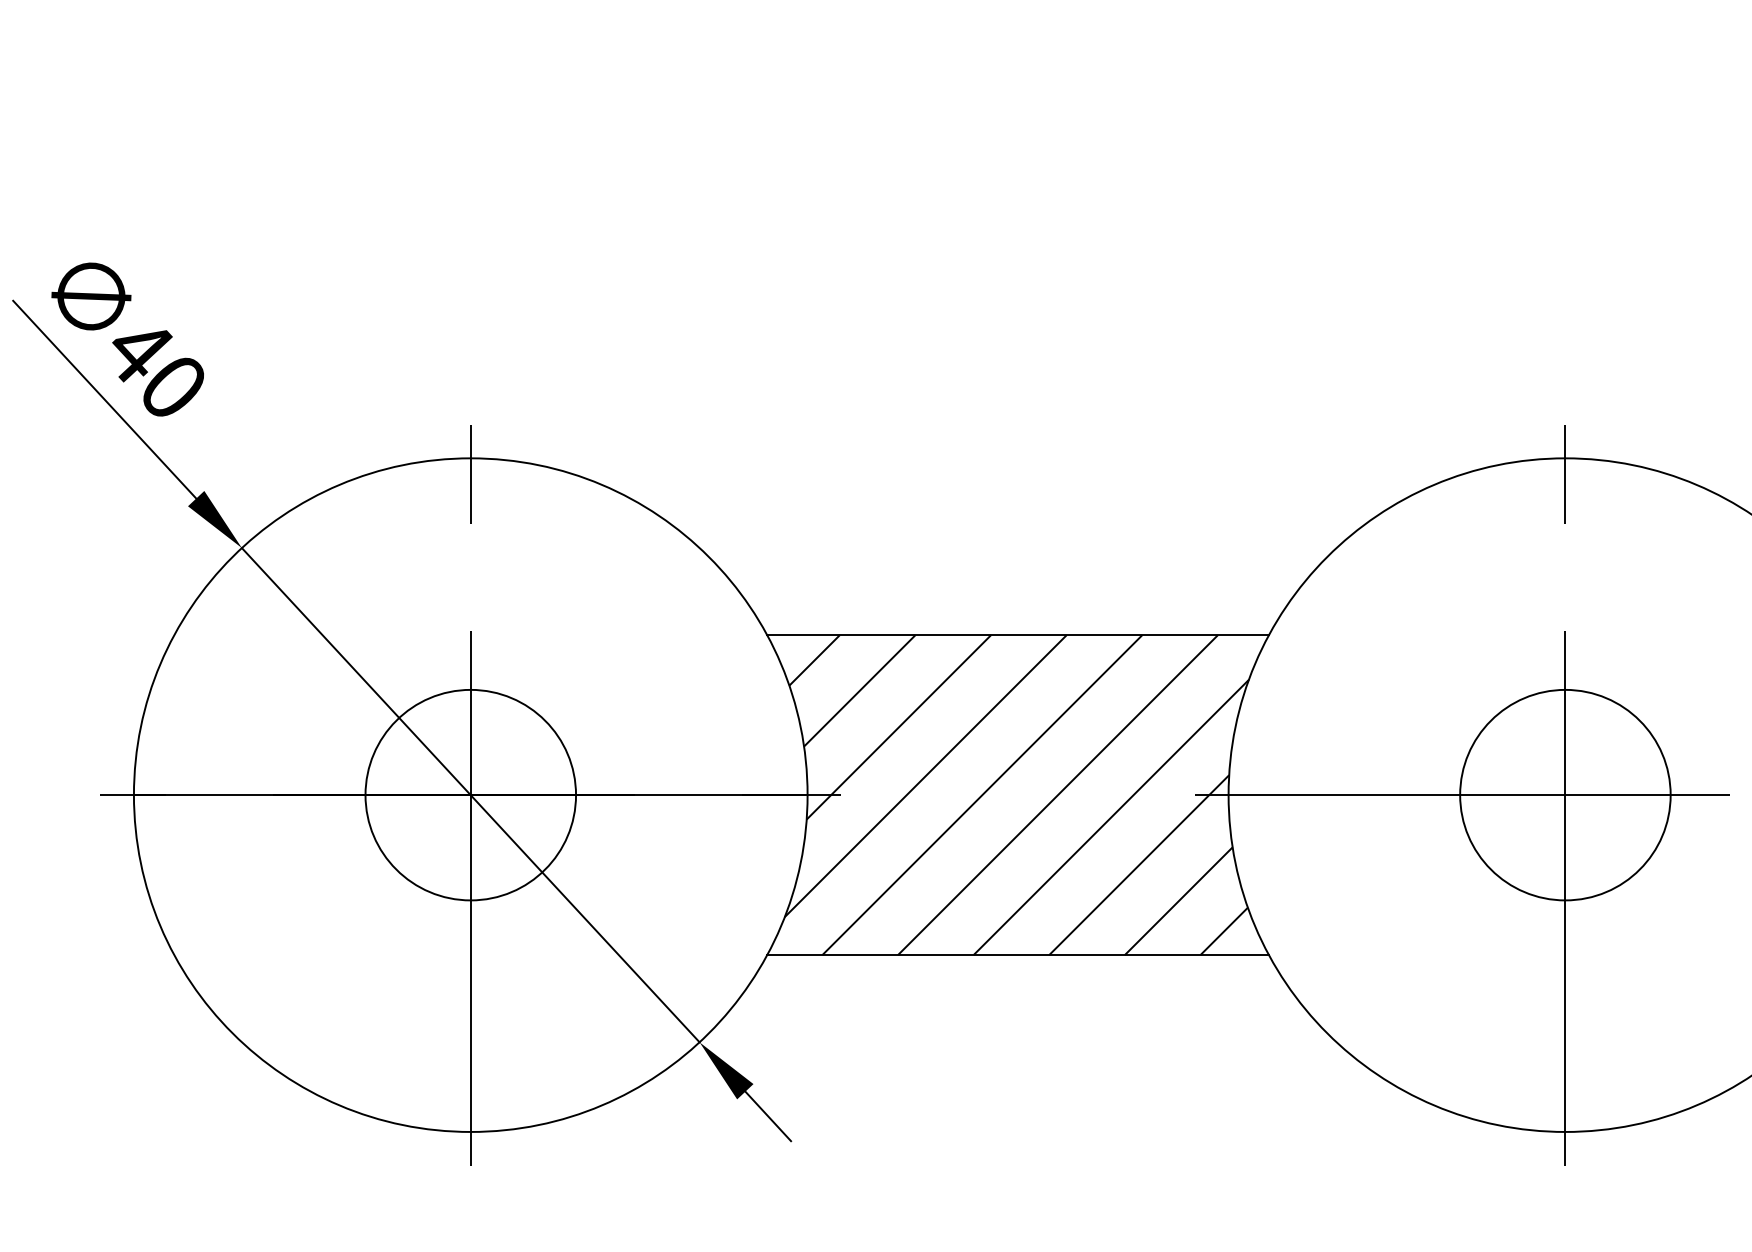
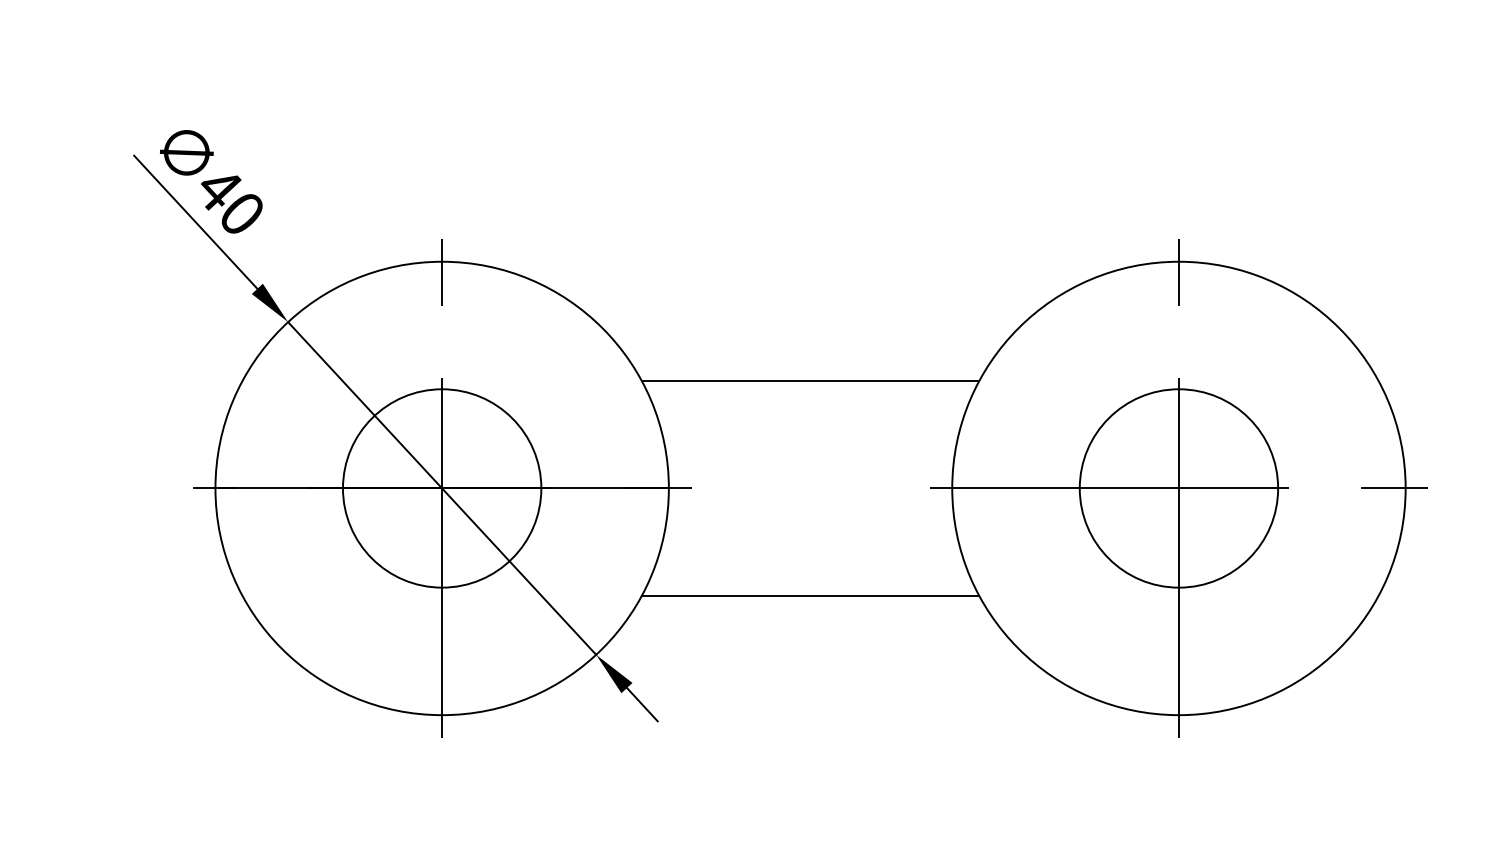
circle: (471, 795) -> (442, 488), size x1.4
hatch: (1016, 795) -> (809, 488), removed
circle: (1564, 795) -> (1178, 488), size x1.4

